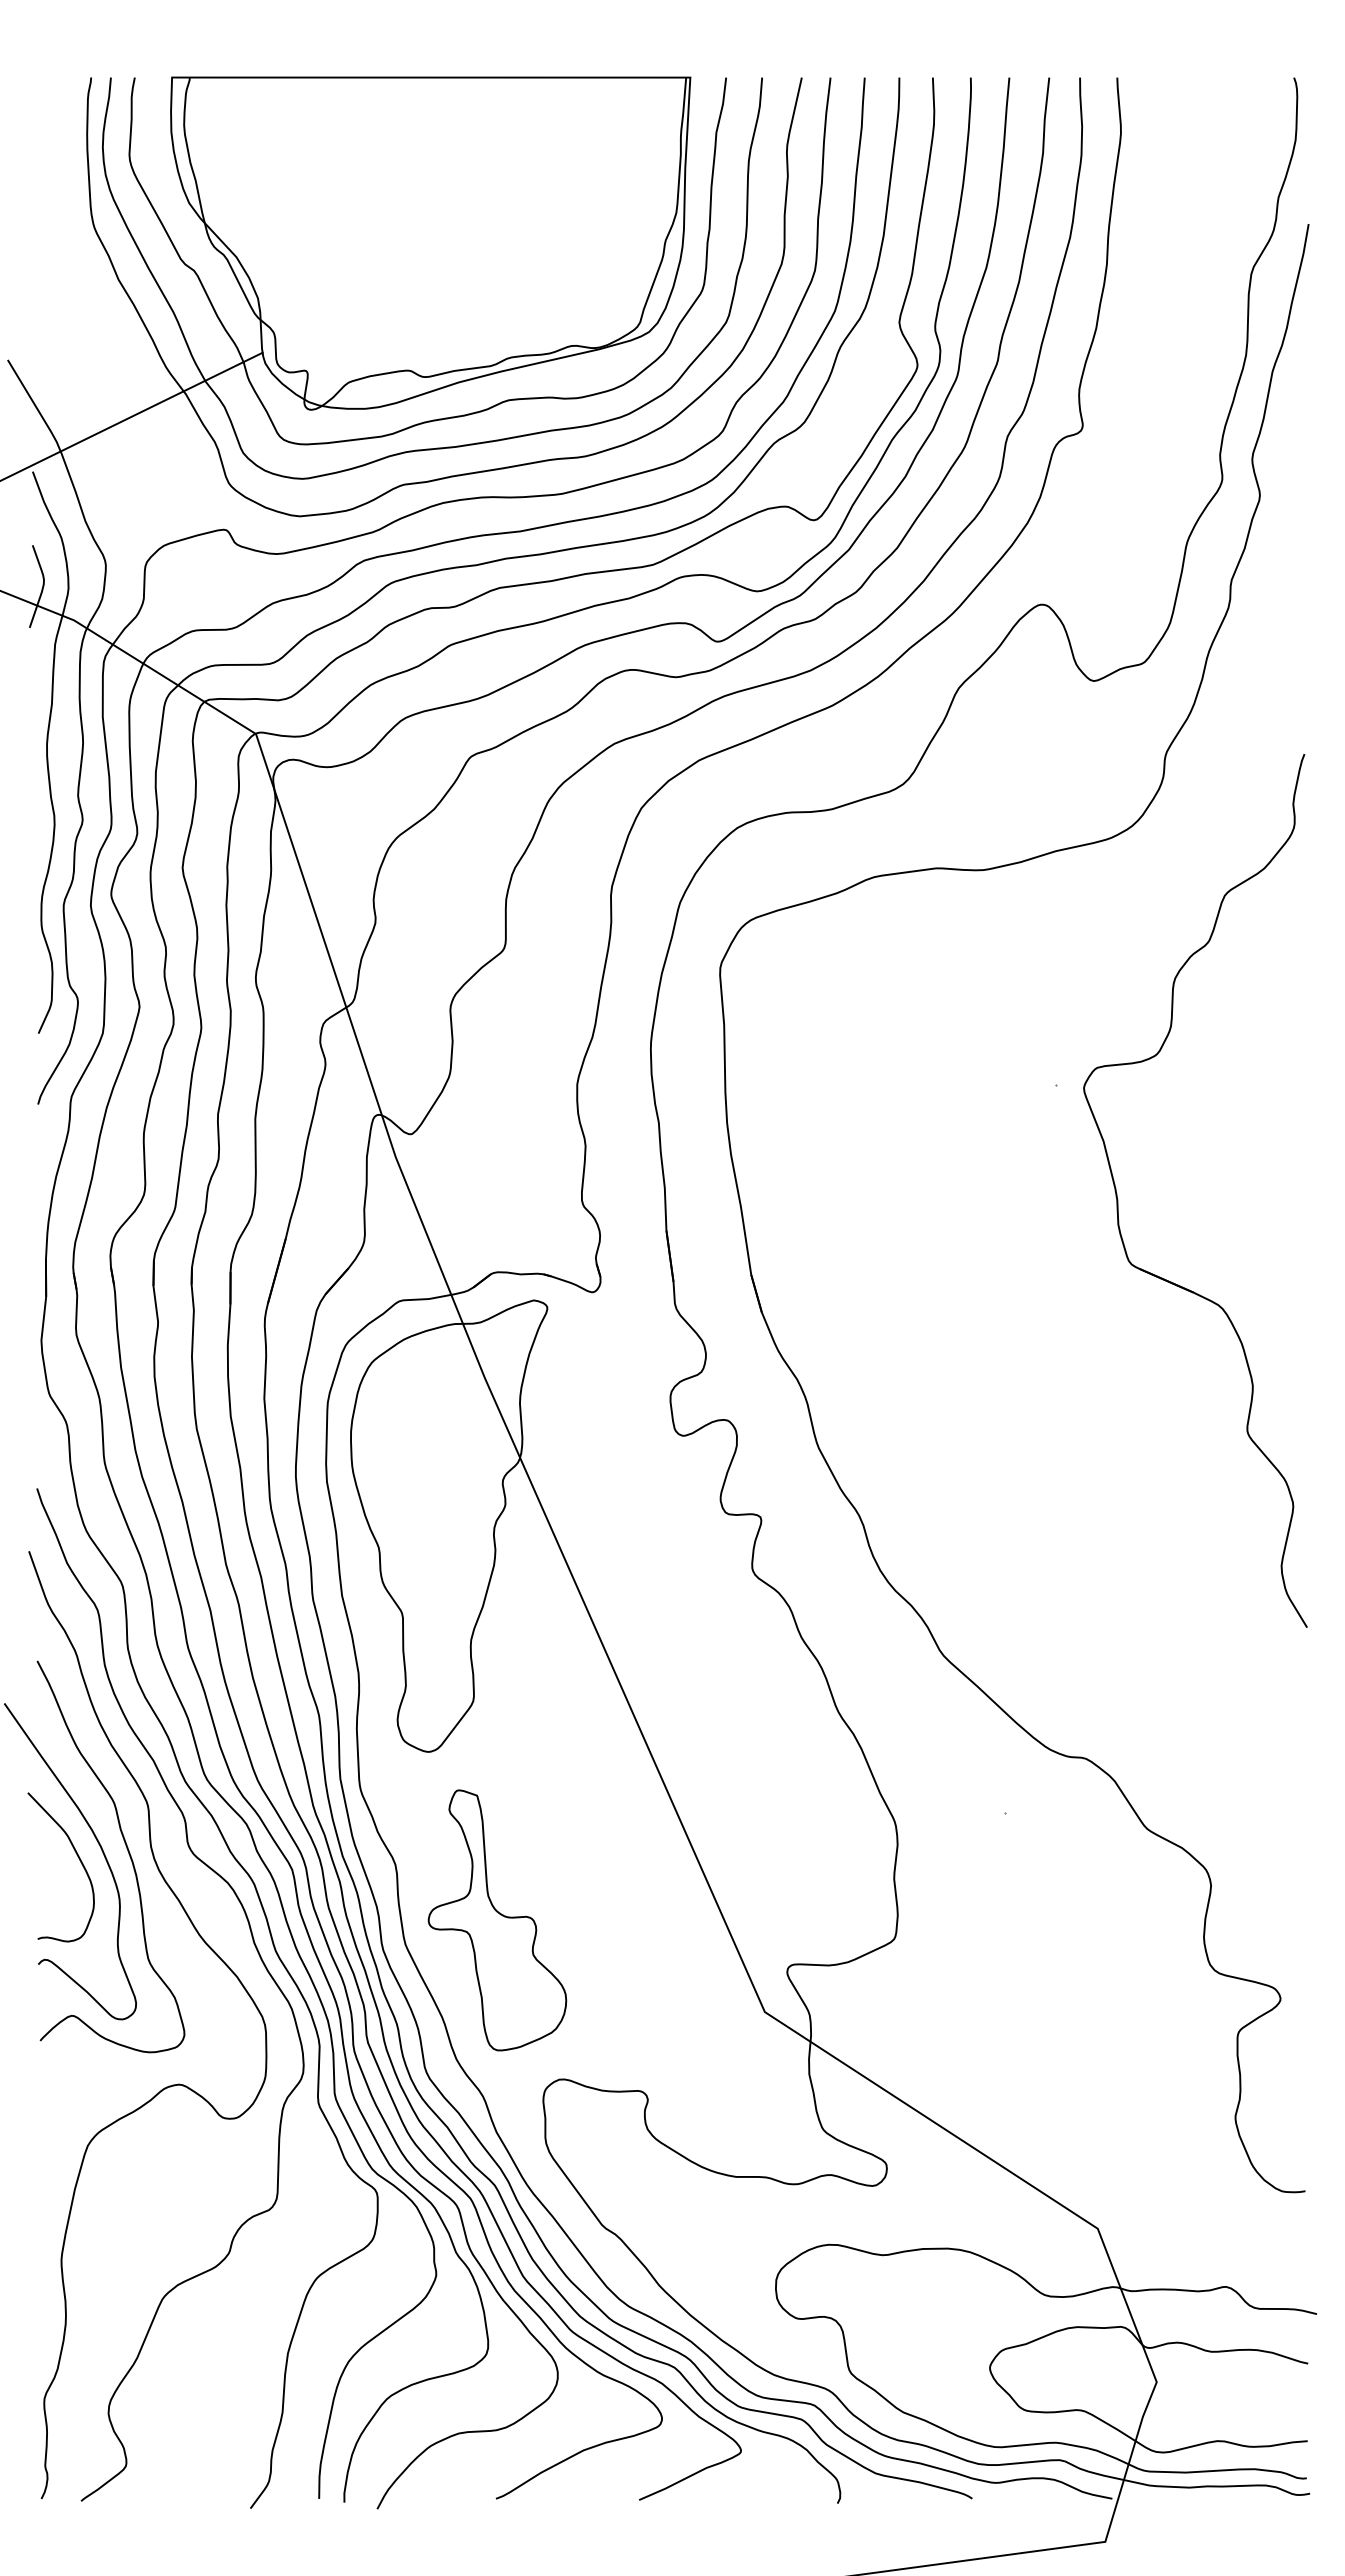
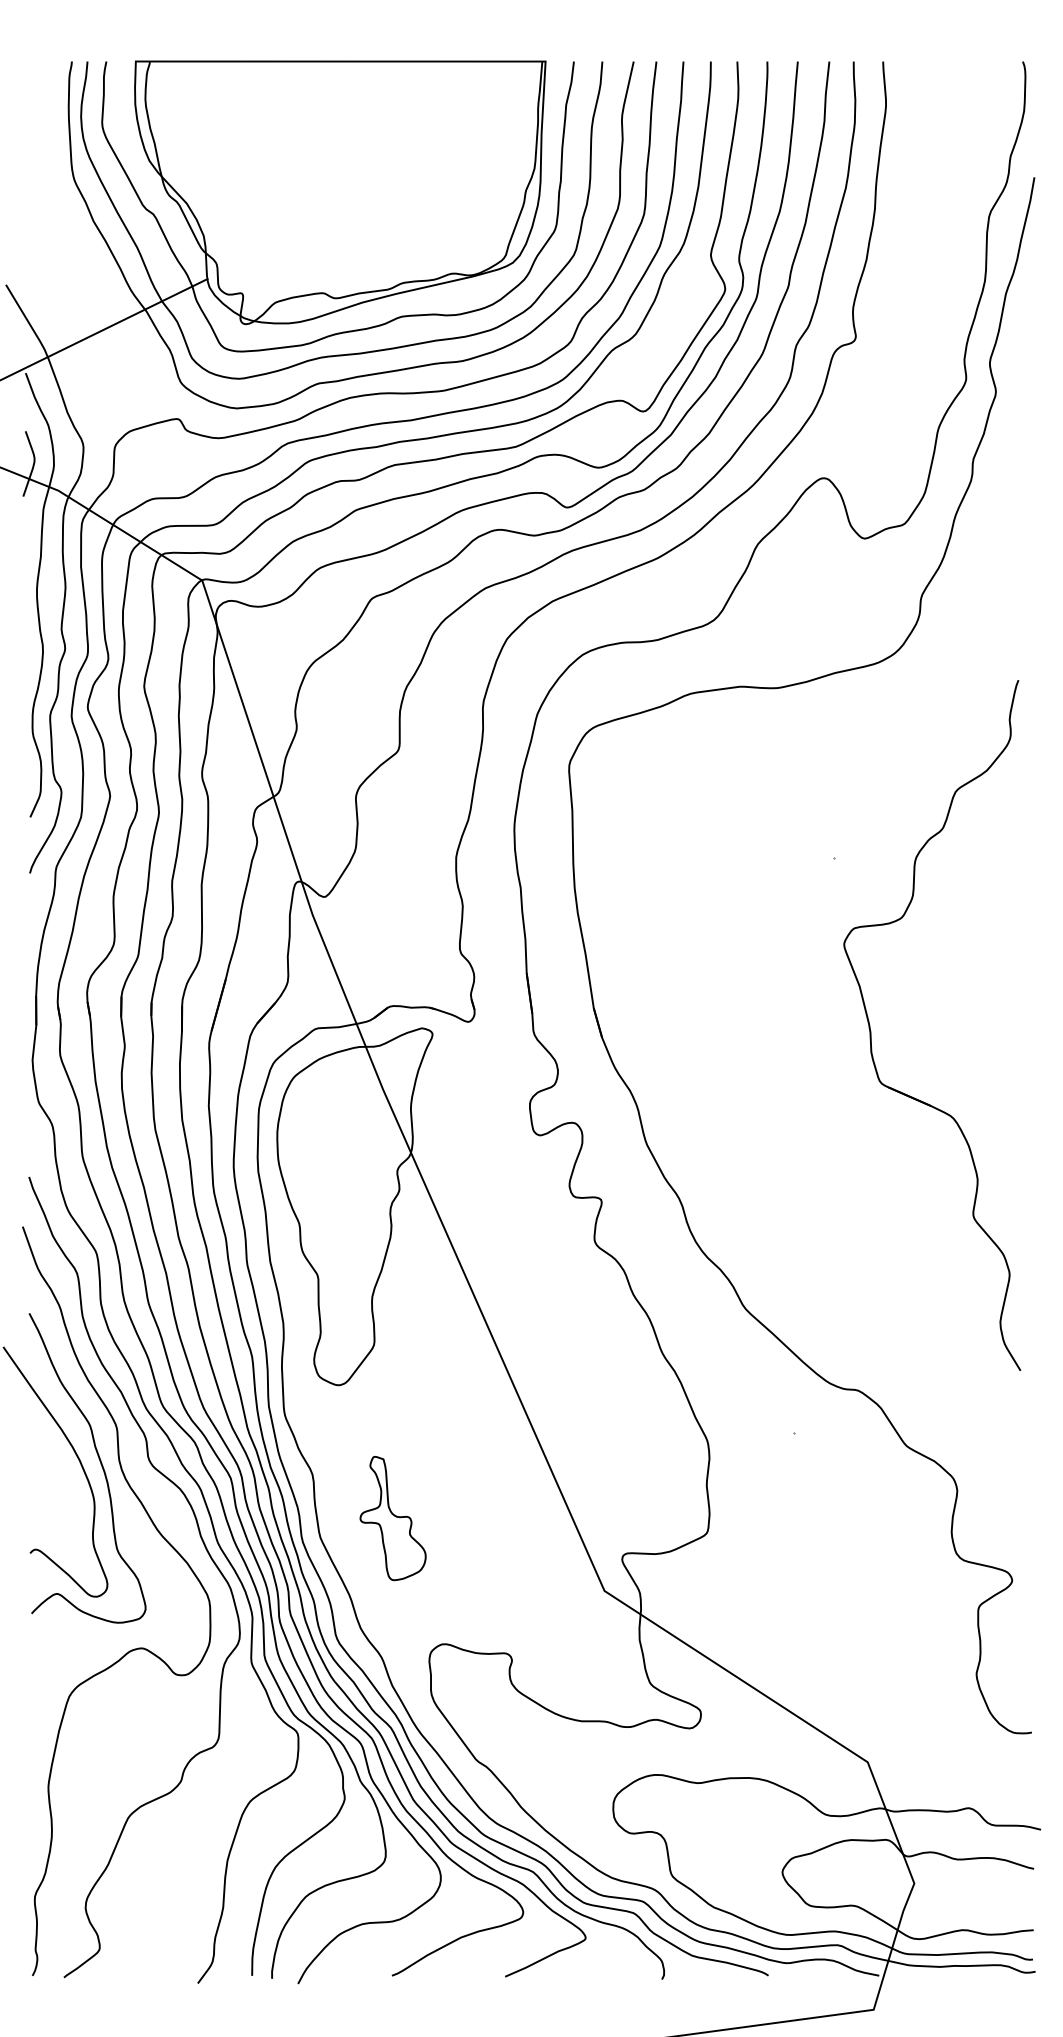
part: (1118, 1199) -> (871, 1032), moved
curve: (78, 1858) -> (61, 1469), removed
part: (497, 1920) -> (393, 1518), size x0.6

